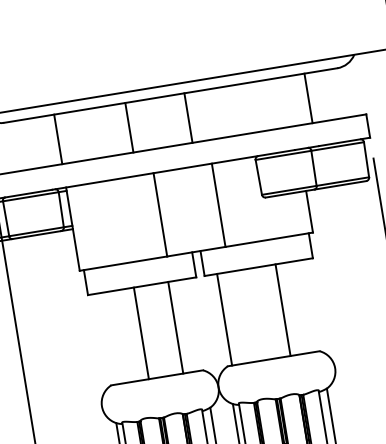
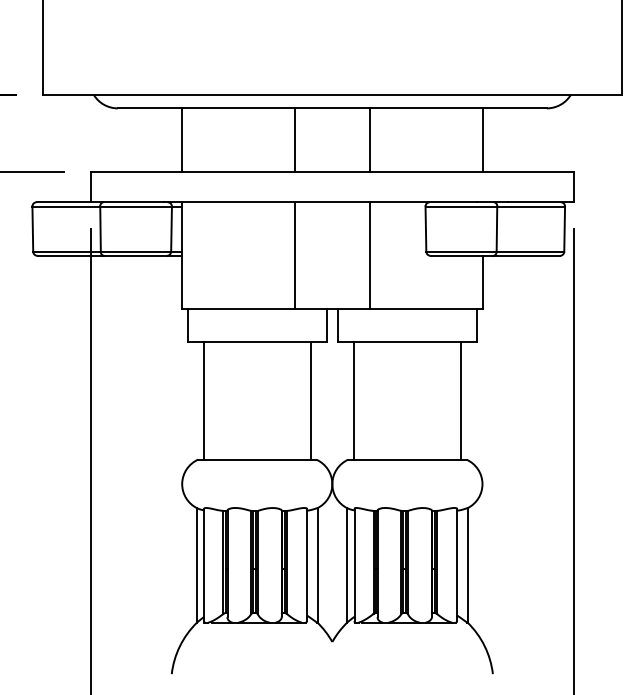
line: (308, 98) -> (482, 140), moved
line: (188, 118) -> (369, 140), moved
line: (129, 127) -> (294, 140), moved
line: (283, 310) -> (461, 400), moved
line: (175, 327) -> (310, 400), moved
line: (141, 333) -> (203, 400), moved

